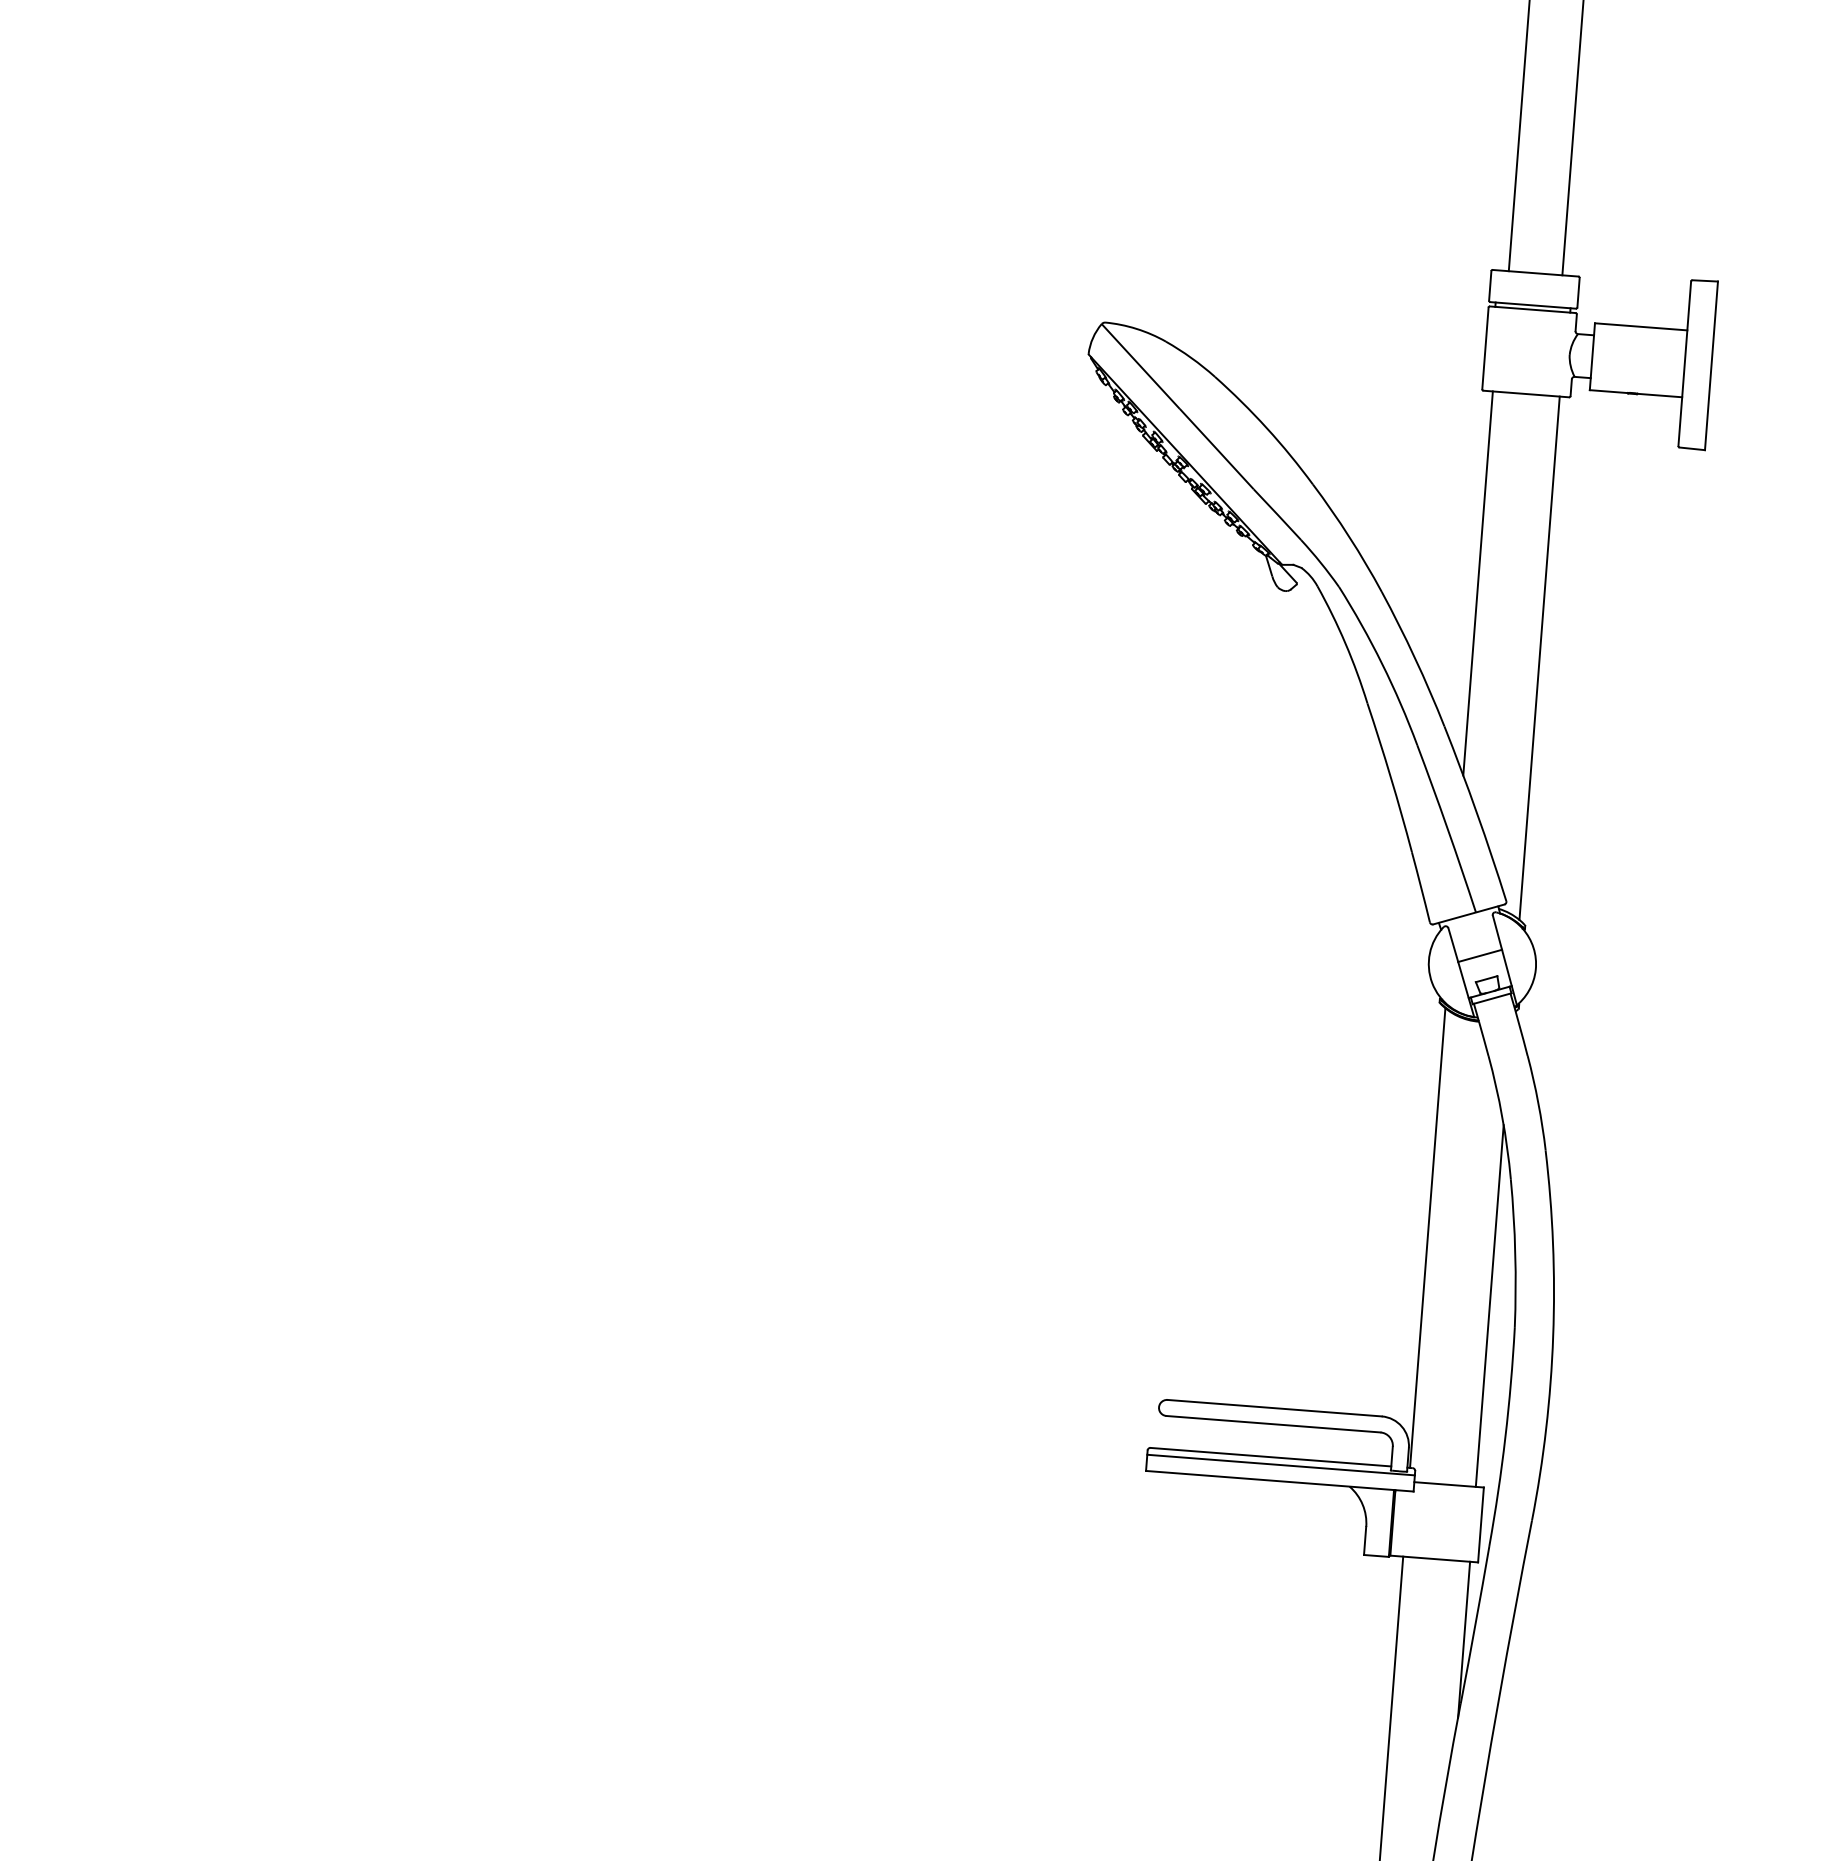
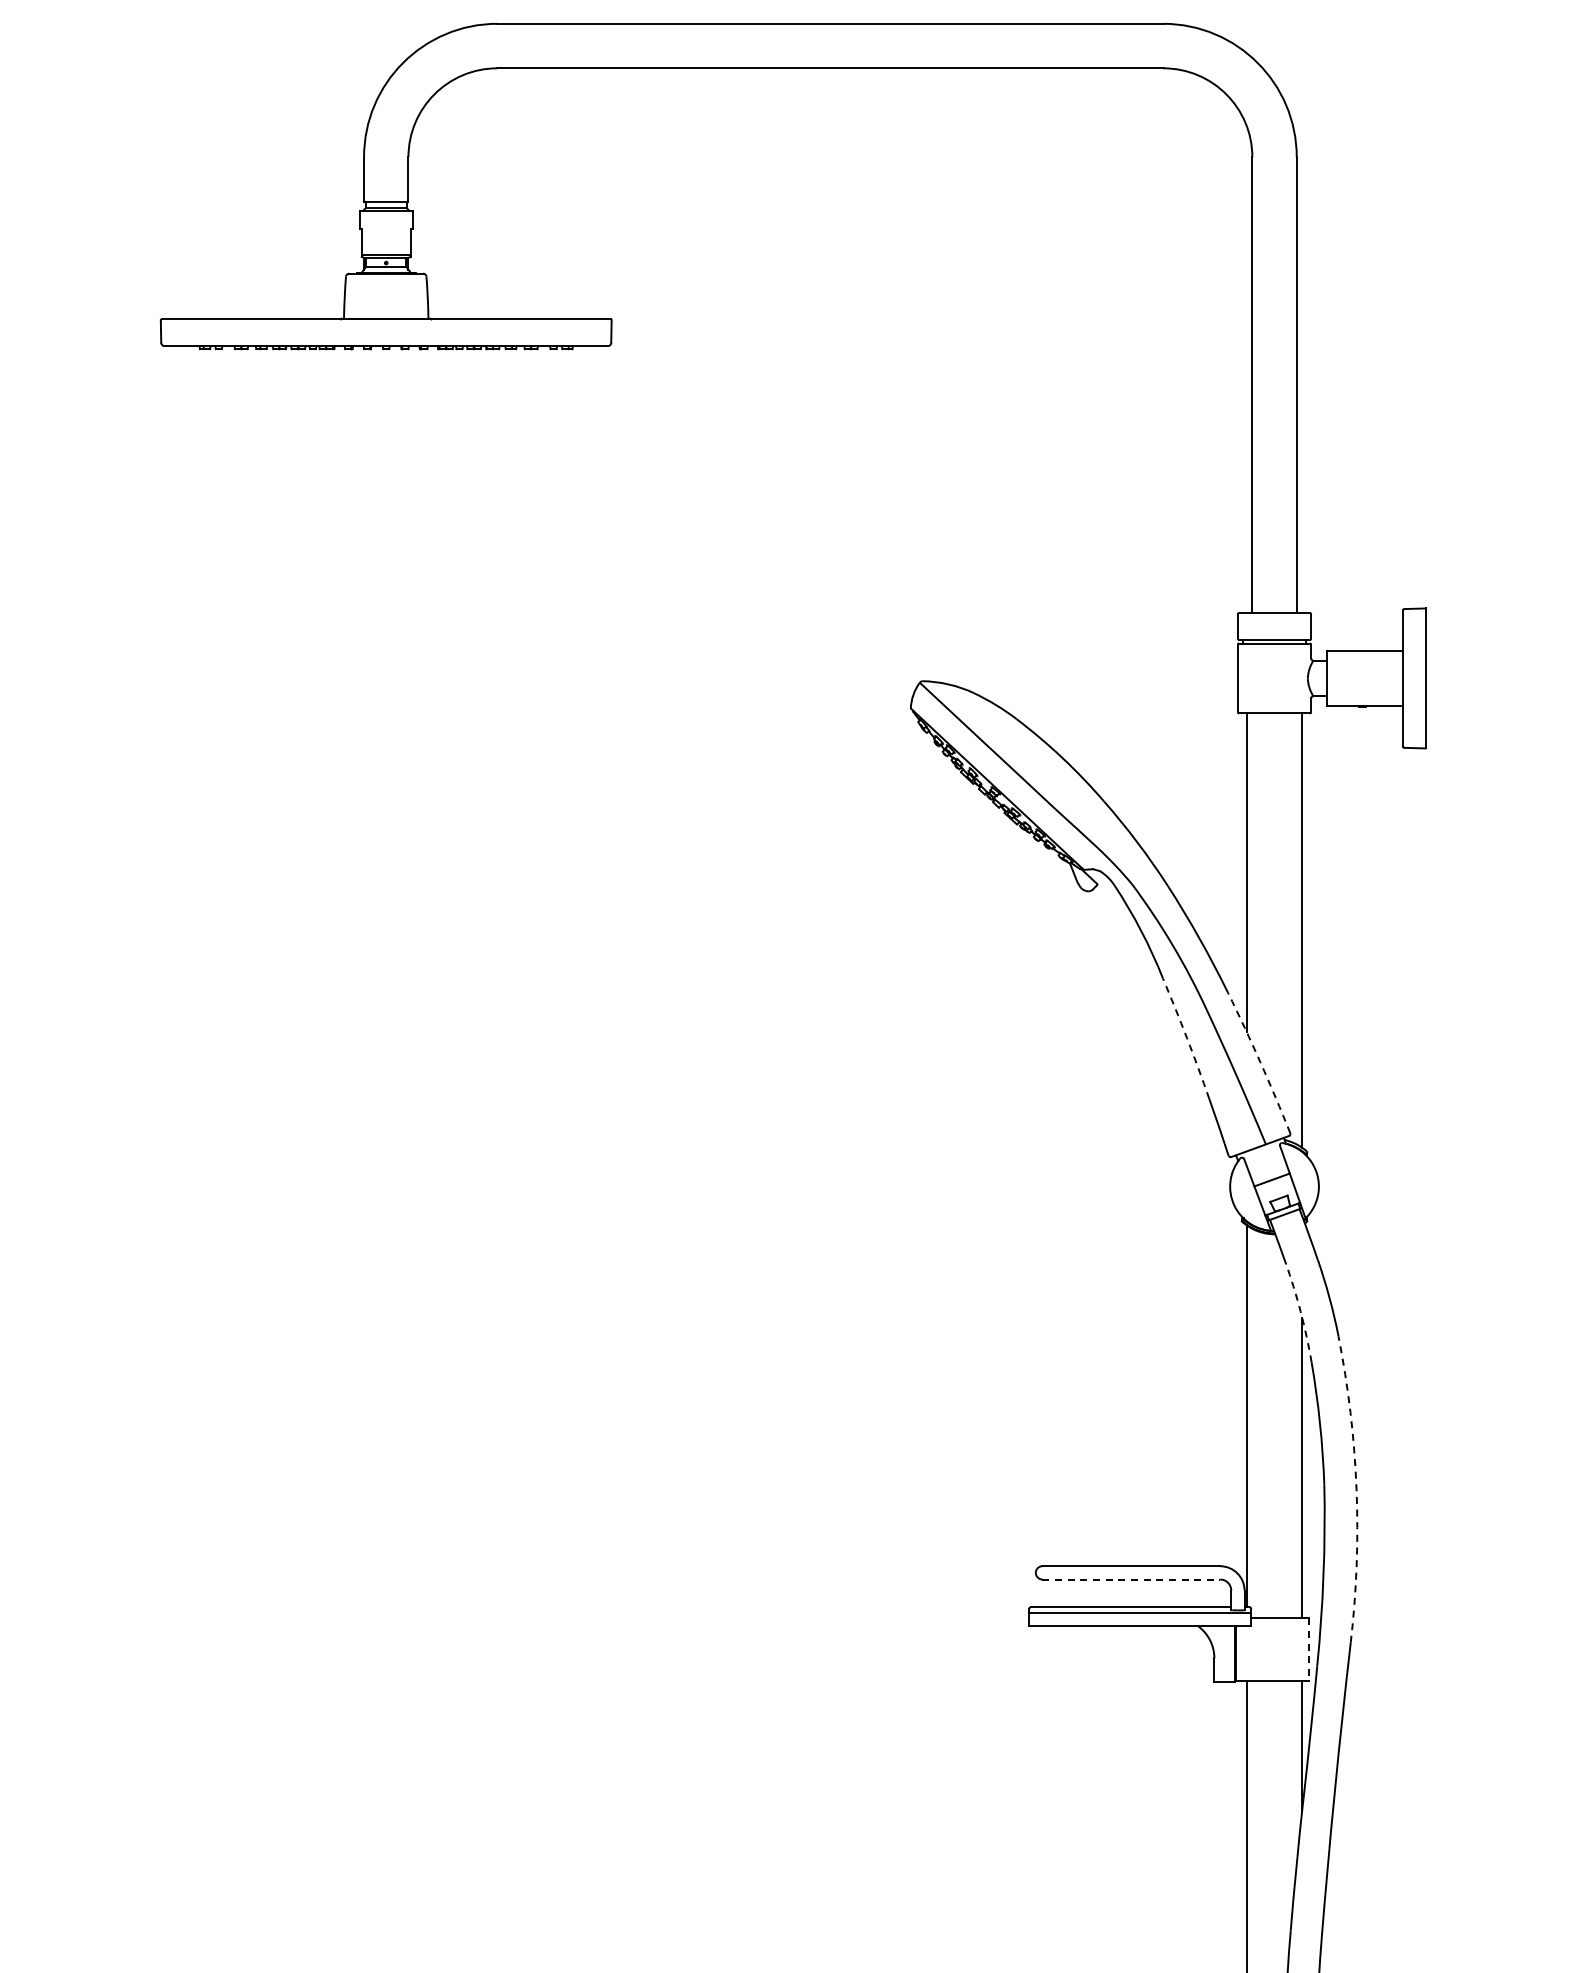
arc: (1391, 777) -> (1187, 1038), solid -> dashed
arc: (1477, 813) -> (1260, 1062), solid -> dashed
arc: (1502, 1116) -> (1300, 1311), solid -> dashed
arc: (1553, 1336) -> (1356, 1489), solid -> dashed
line: (1273, 1424) -> (1131, 1579), solid -> dashed
line: (1480, 1524) -> (1308, 1649), solid -> dashed

